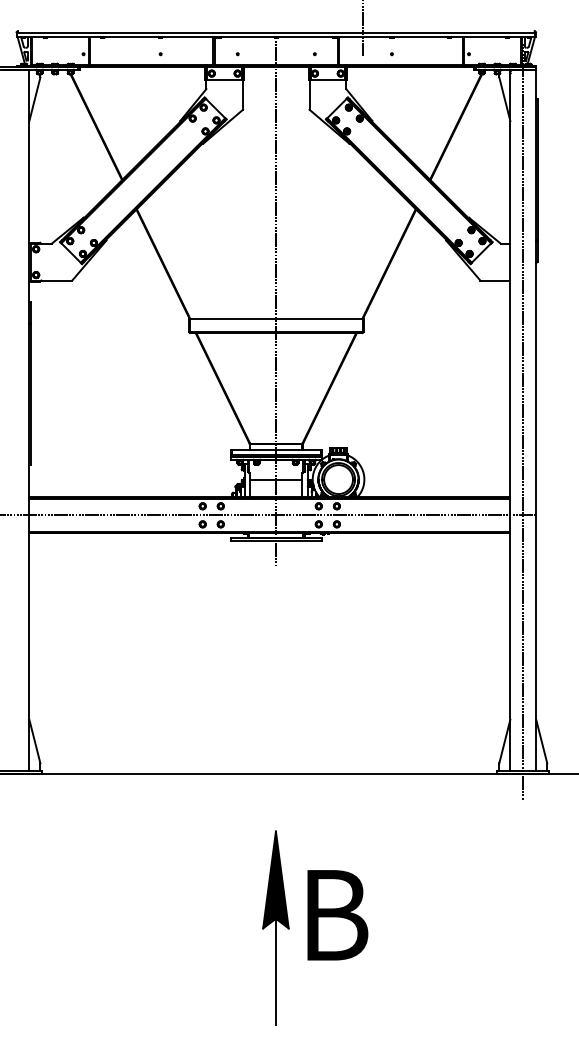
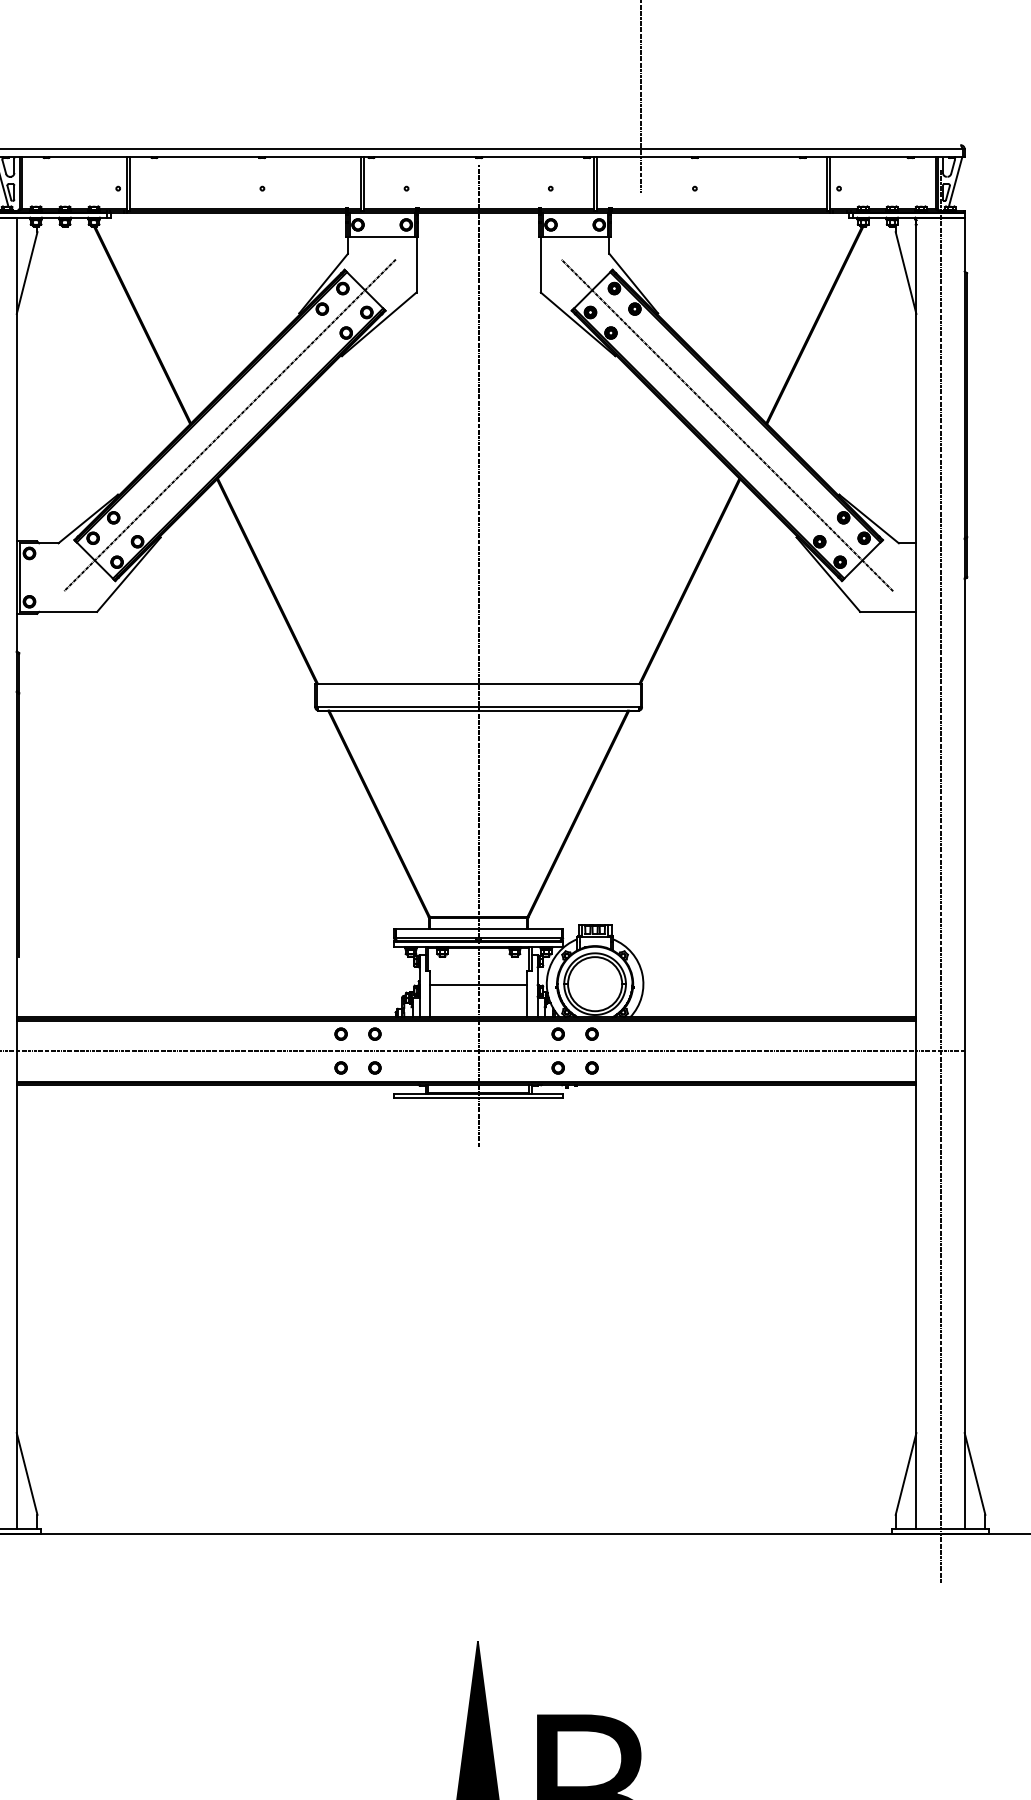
line: (143, 180) -> (230, 424), added
line: (408, 180) -> (725, 424), added

